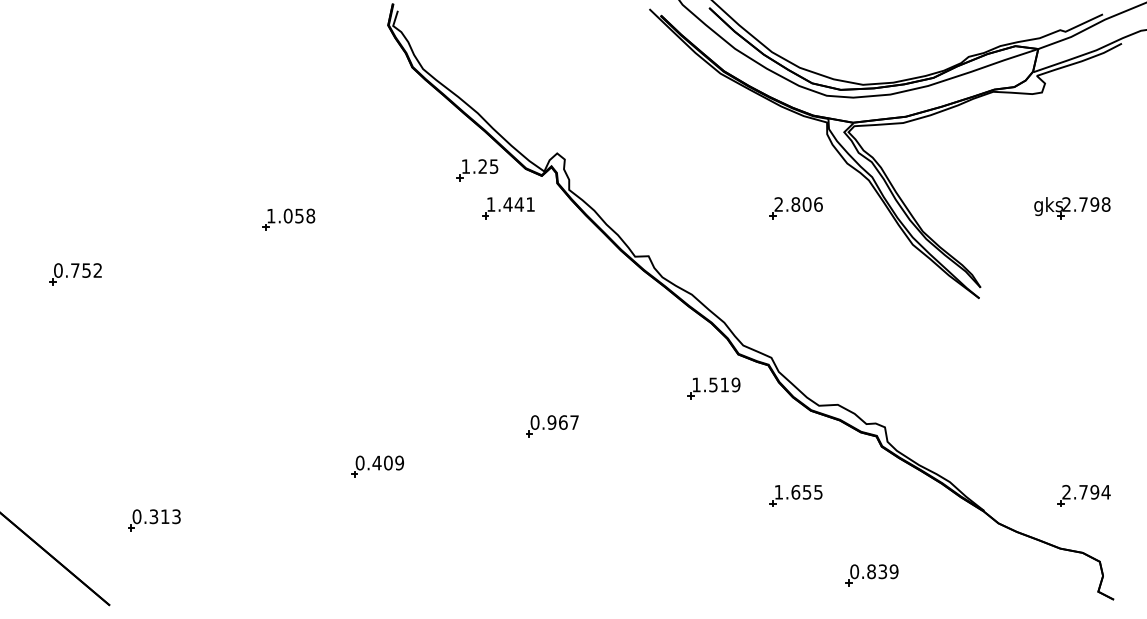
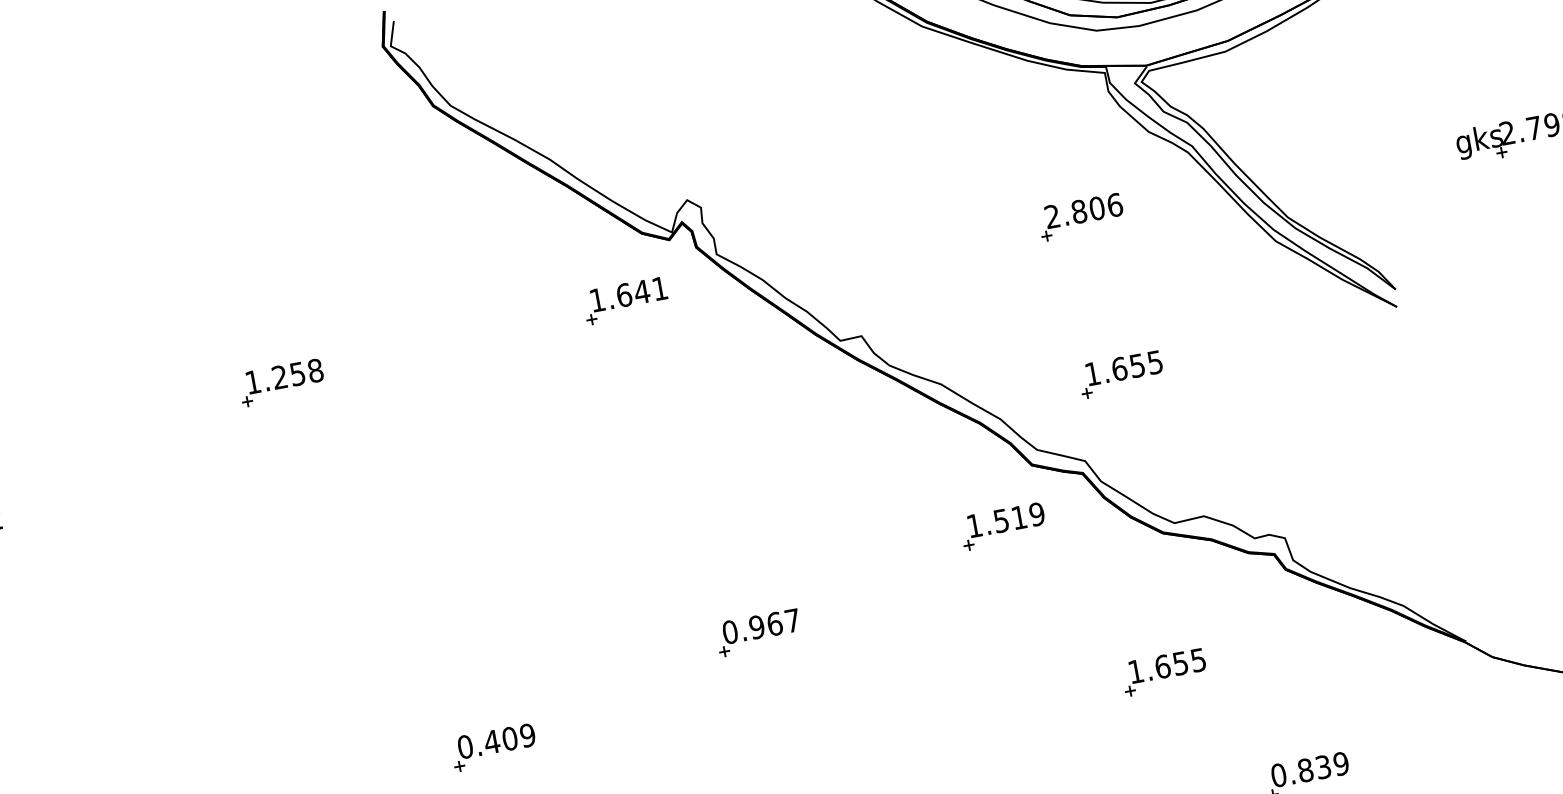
part: (477, 170) -> (566, 250), removed
text: (507, 204) -> (623, 295), 1.441 -> 1.641
text: (287, 215) -> (278, 376), 1.058 -> 1.258
part: (802, 308) -> (1120, 374), added

